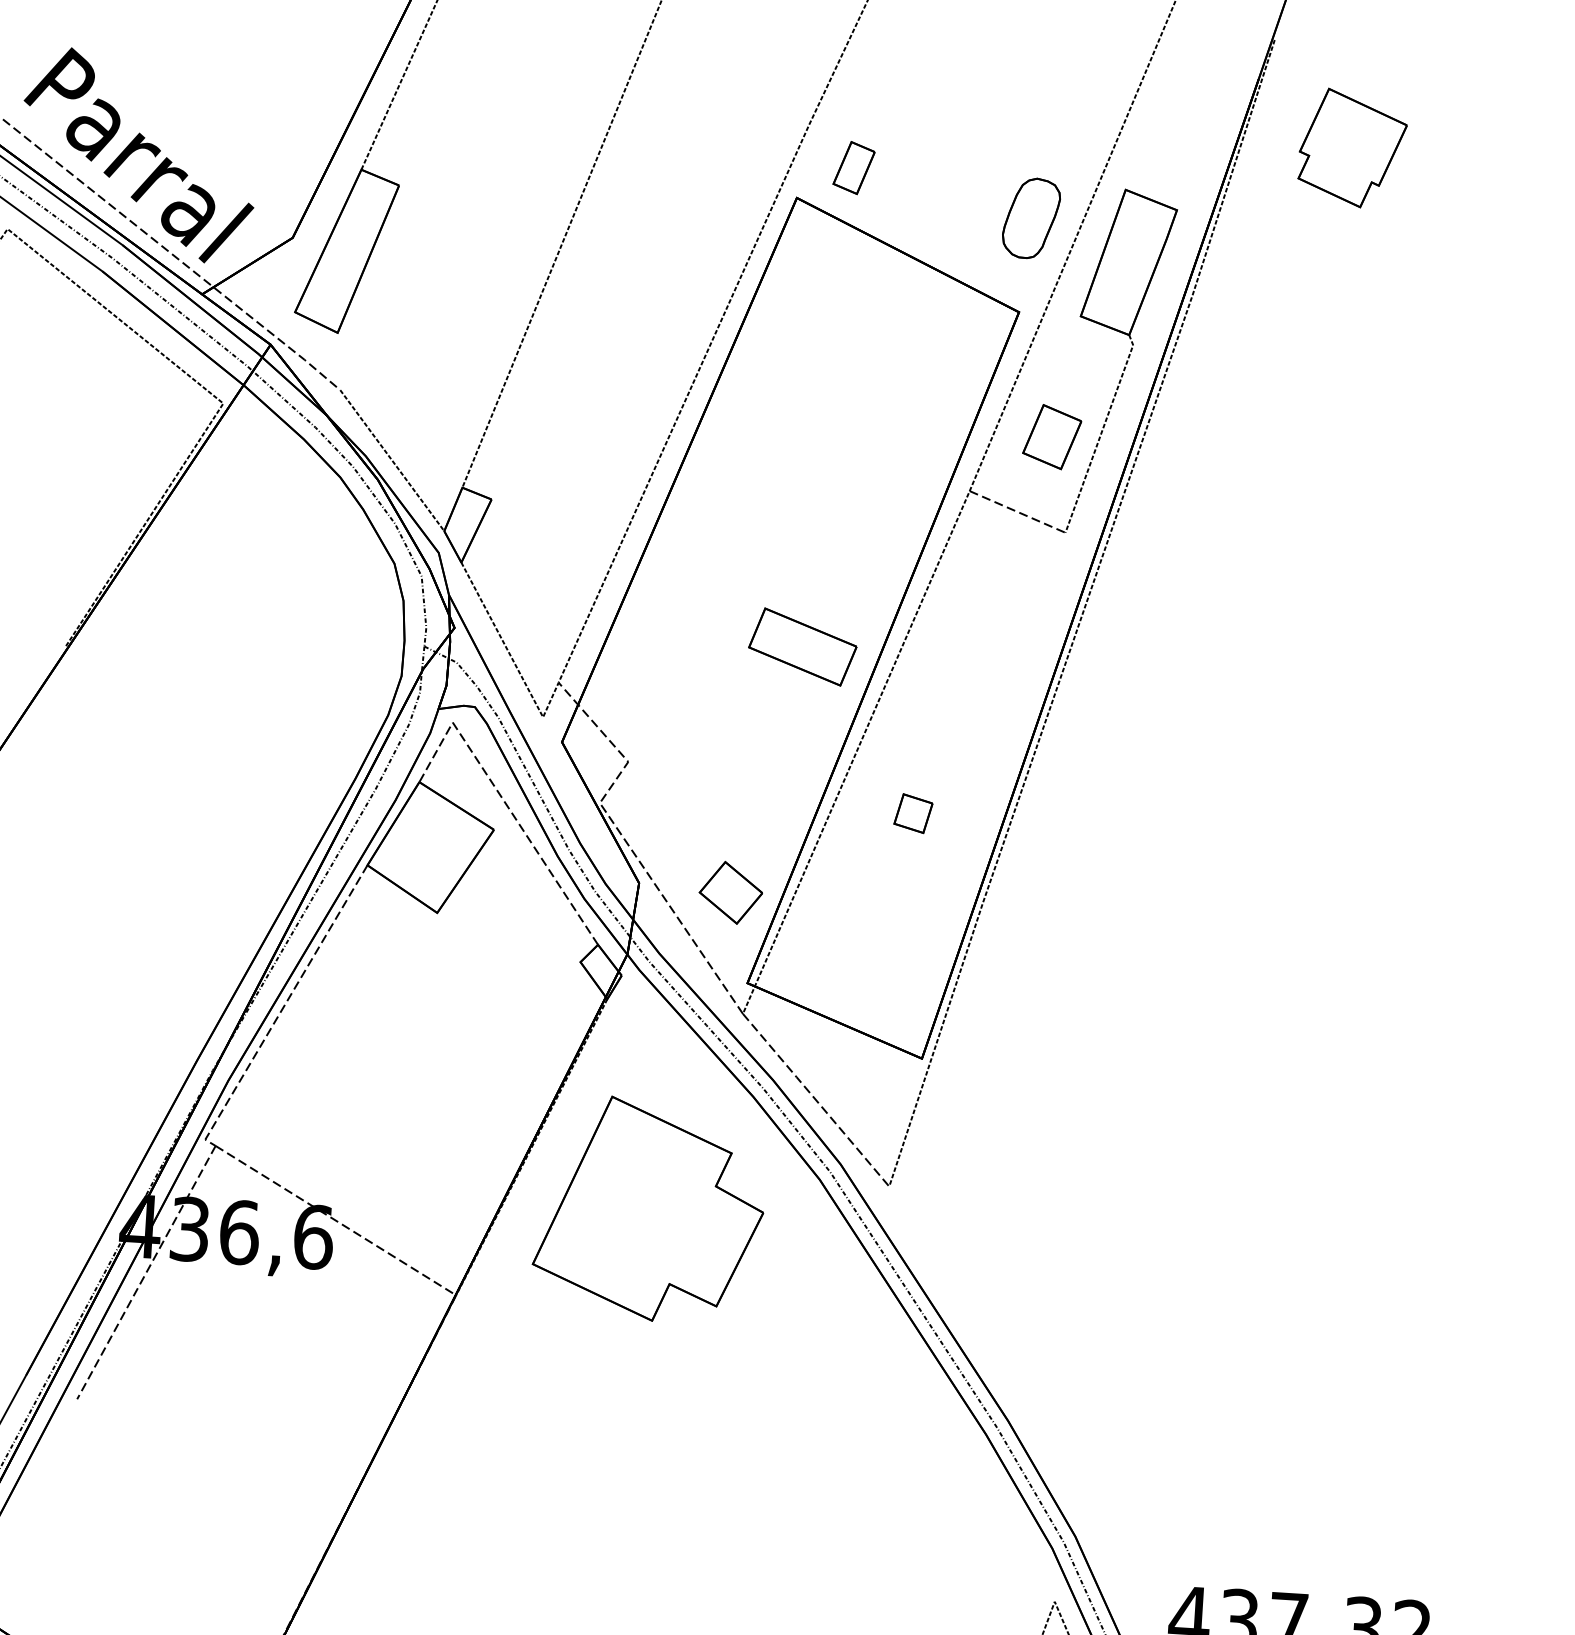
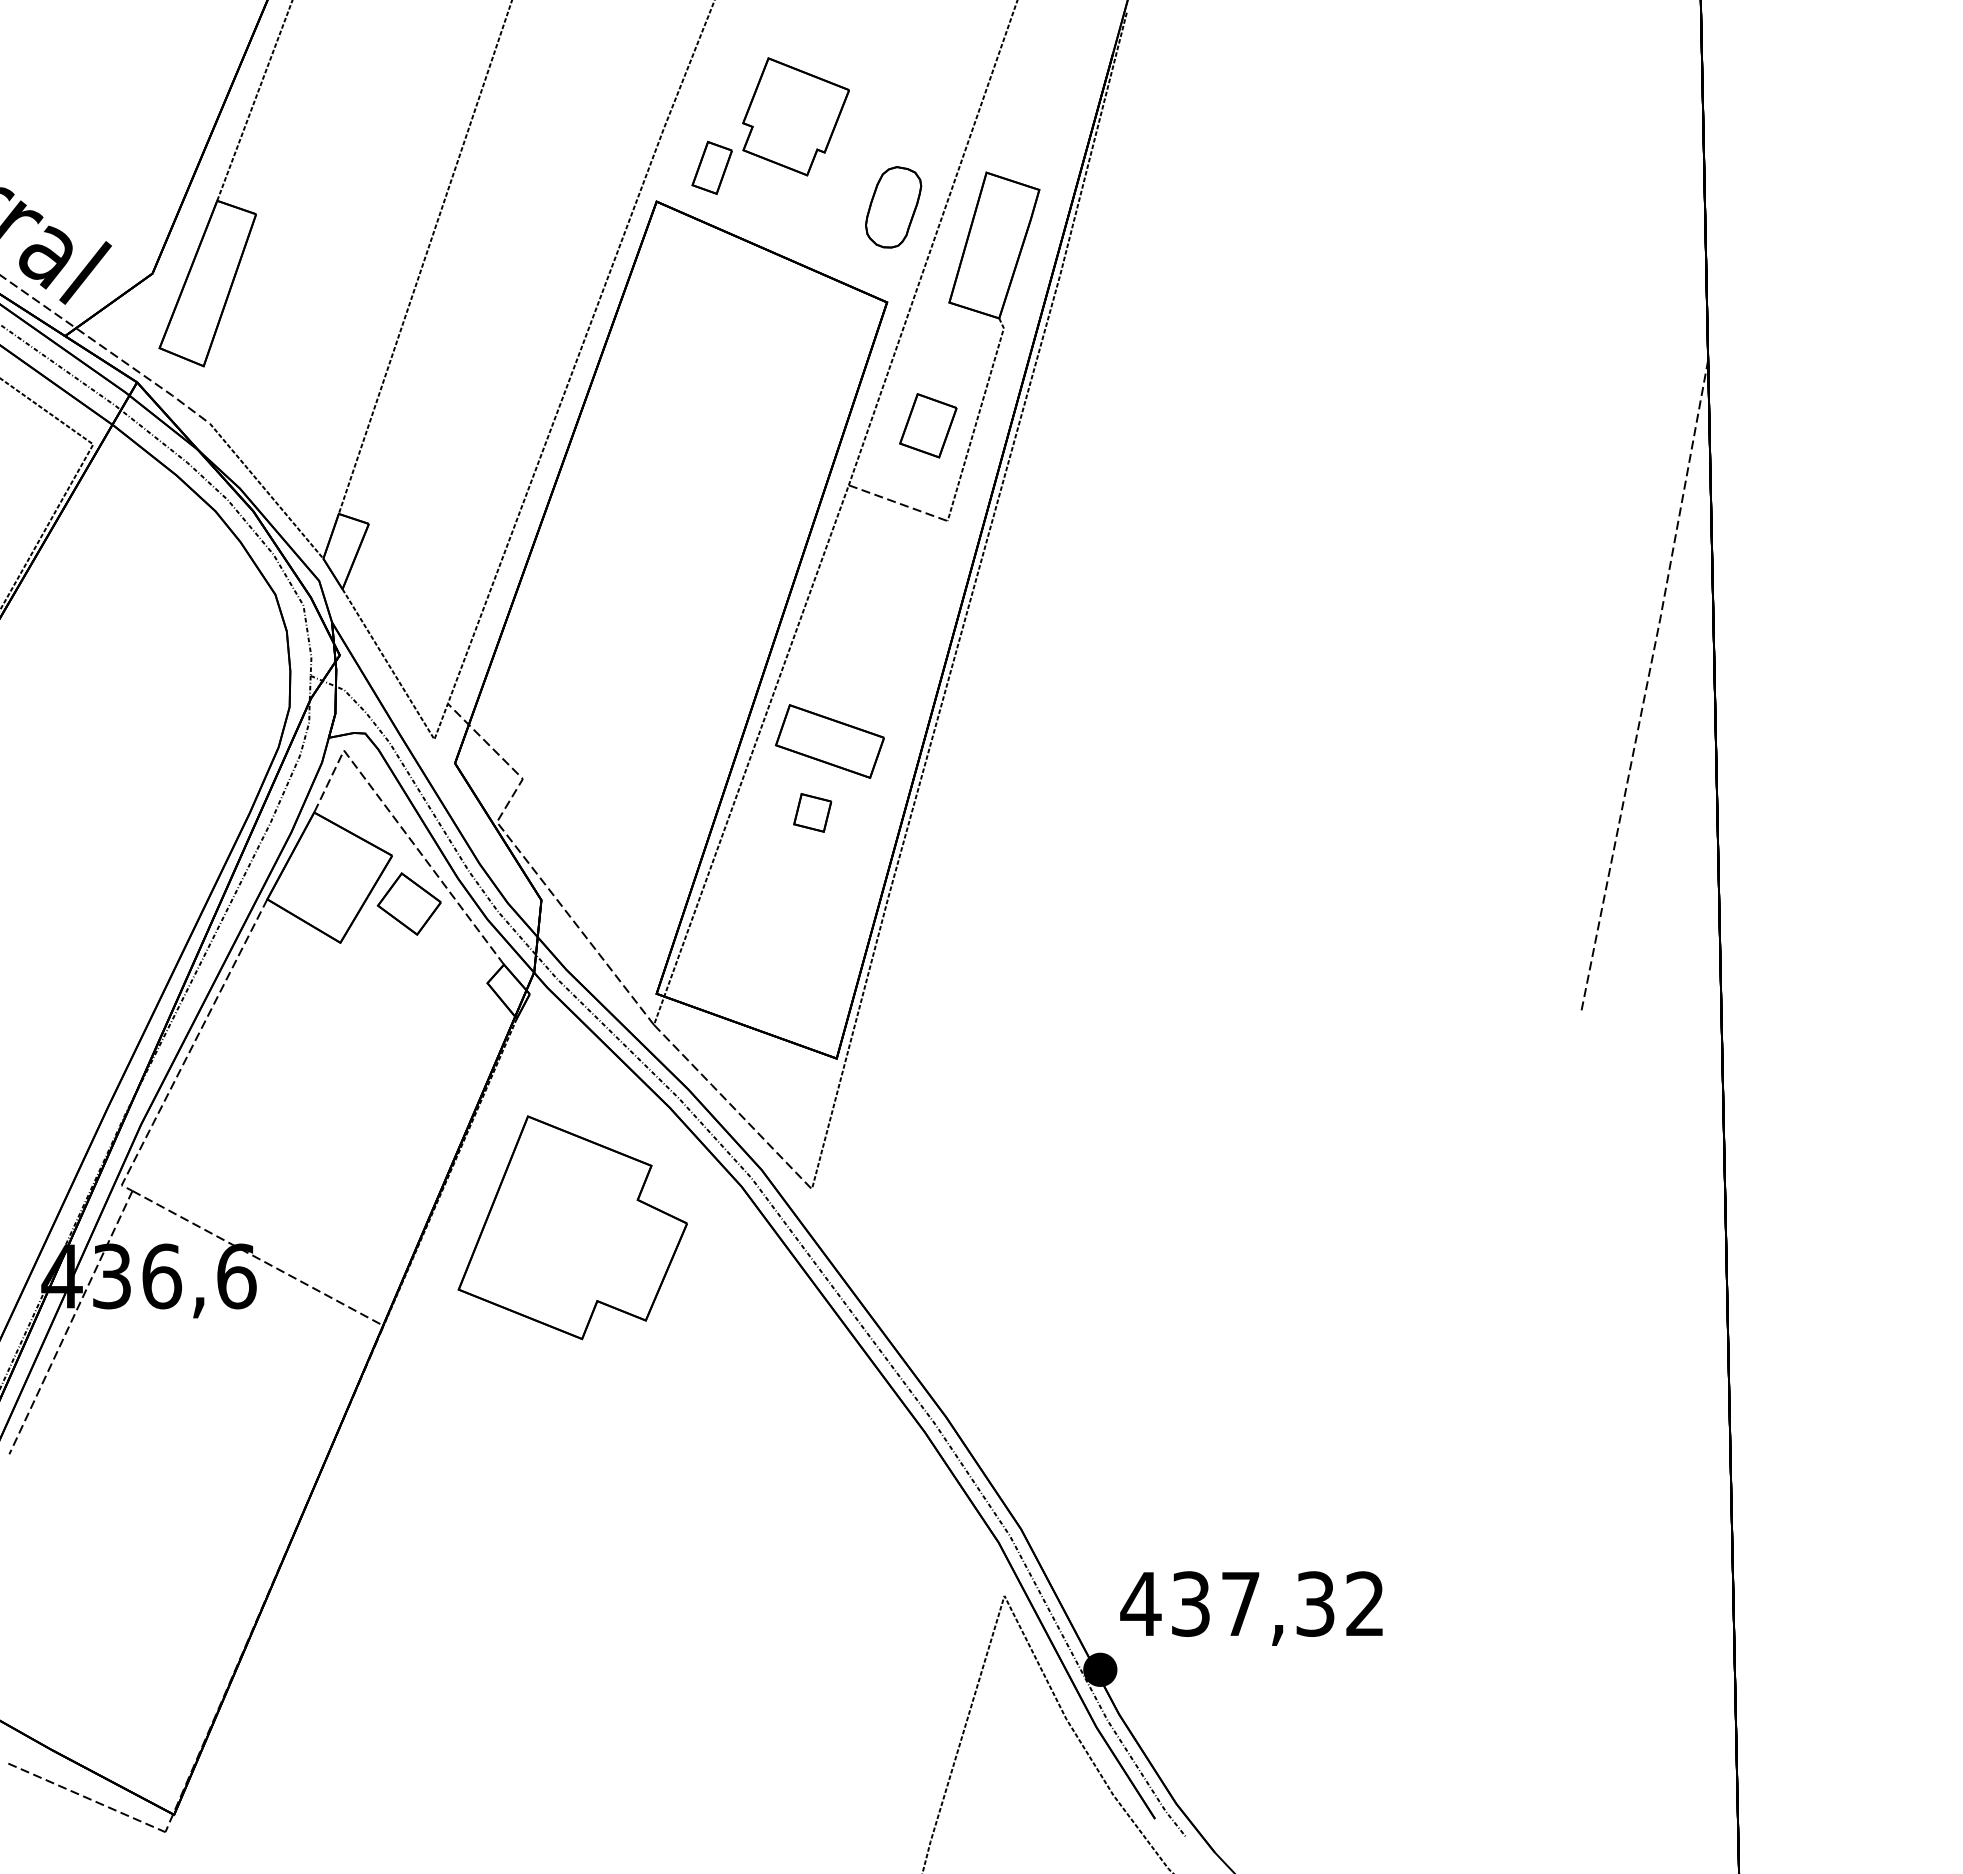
part: (1352, 148) -> (795, 116), moved
part: (802, 646) -> (829, 741), moved
part: (730, 892) -> (408, 903), moved

